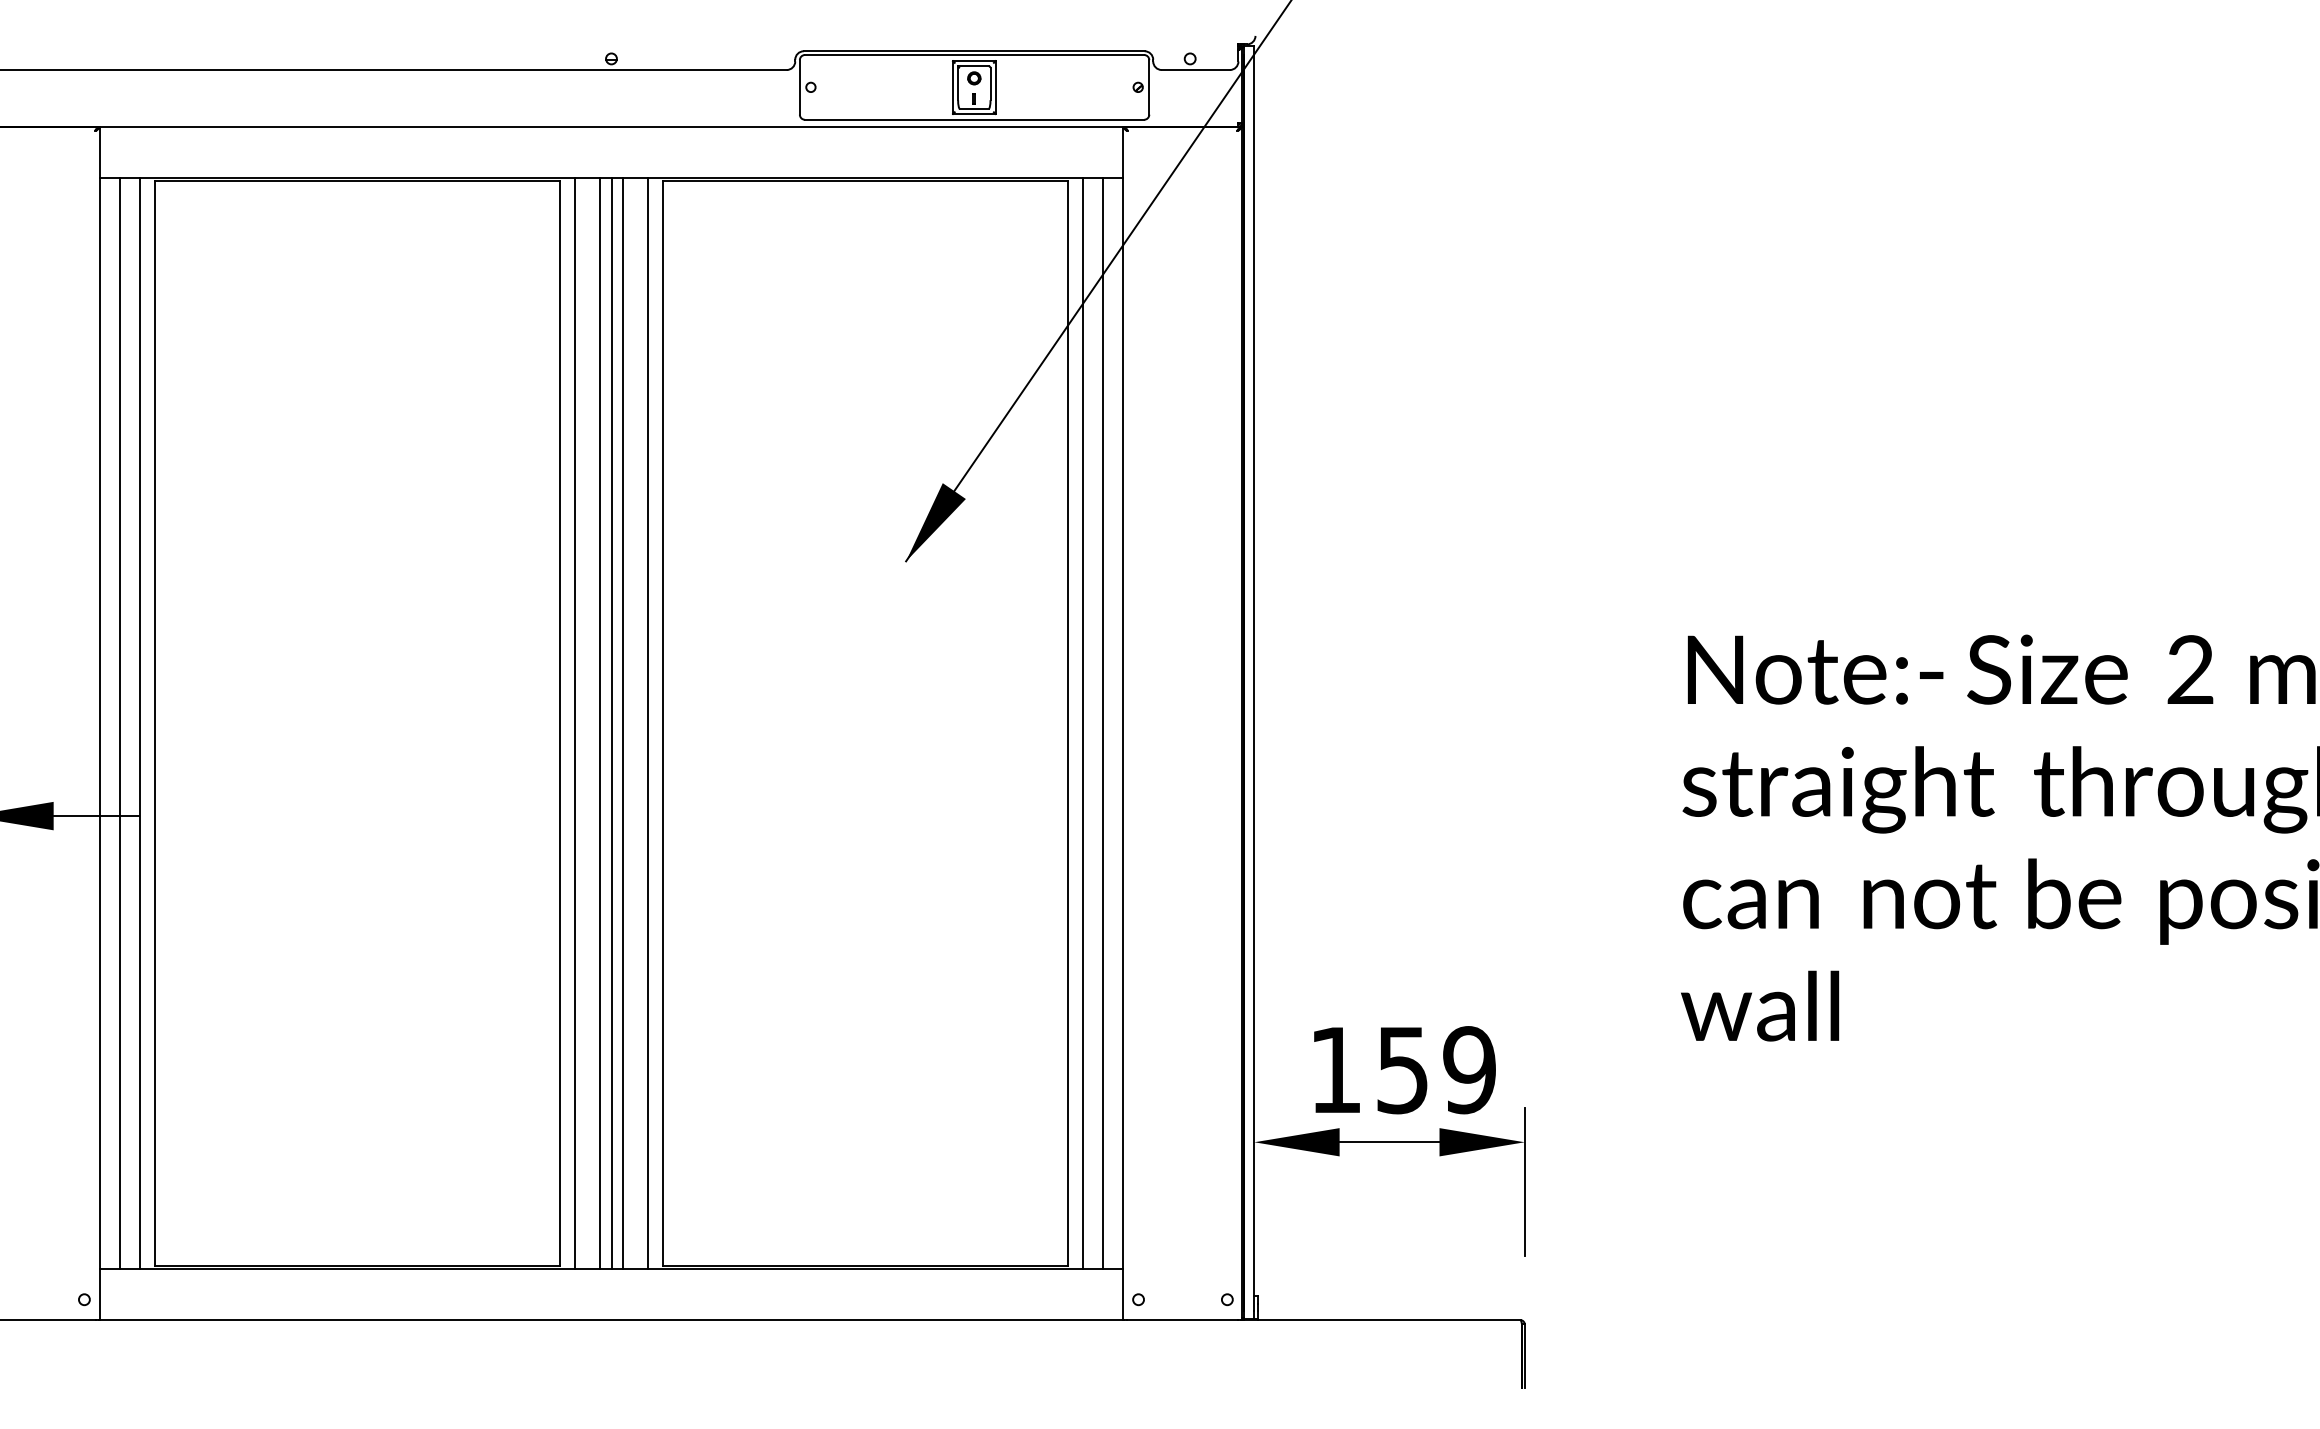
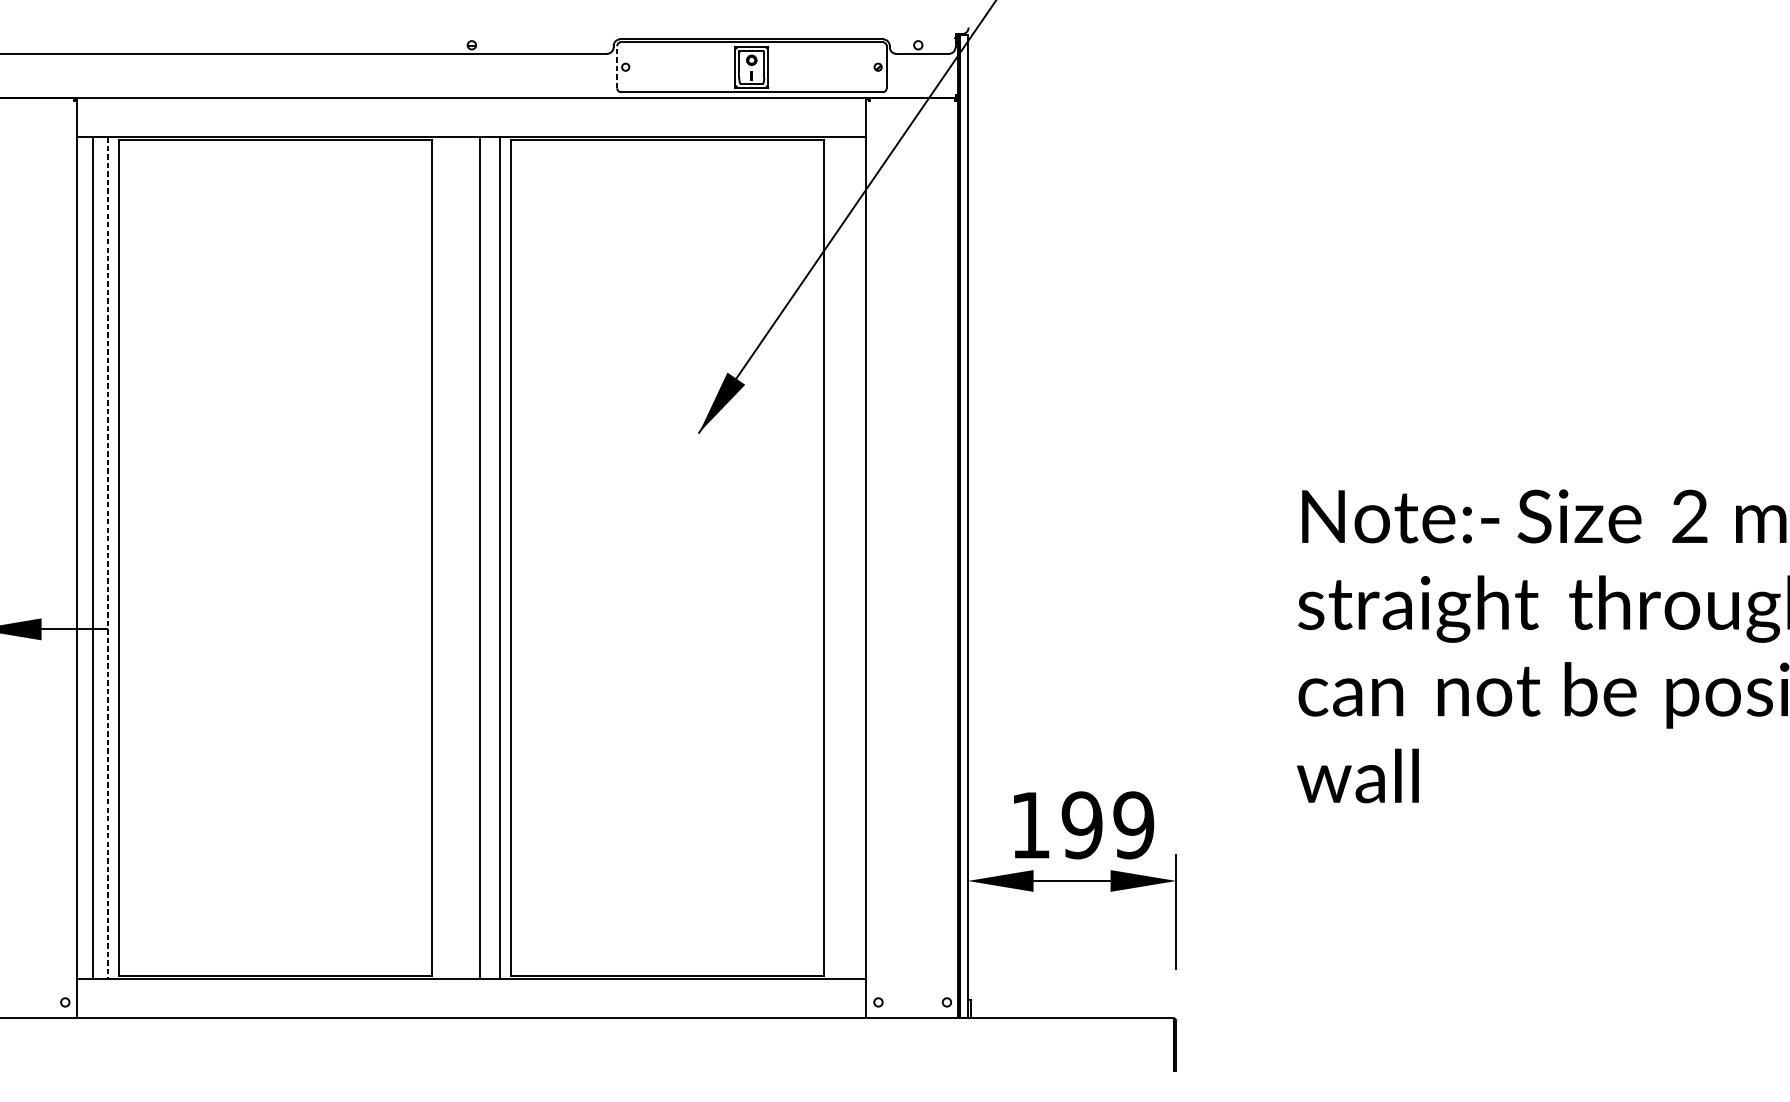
line: (799, 86) -> (616, 66), solid -> dashed
line: (574, 723) -> (443, 557), removed
line: (600, 723) -> (463, 557), removed
line: (611, 723) -> (471, 557), removed
line: (1082, 723) -> (835, 557), removed
line: (1102, 723) -> (850, 557), removed
line: (140, 724) -> (108, 558), solid -> dashed
text: (1402, 1070) -> (1082, 825), 159 -> 199

